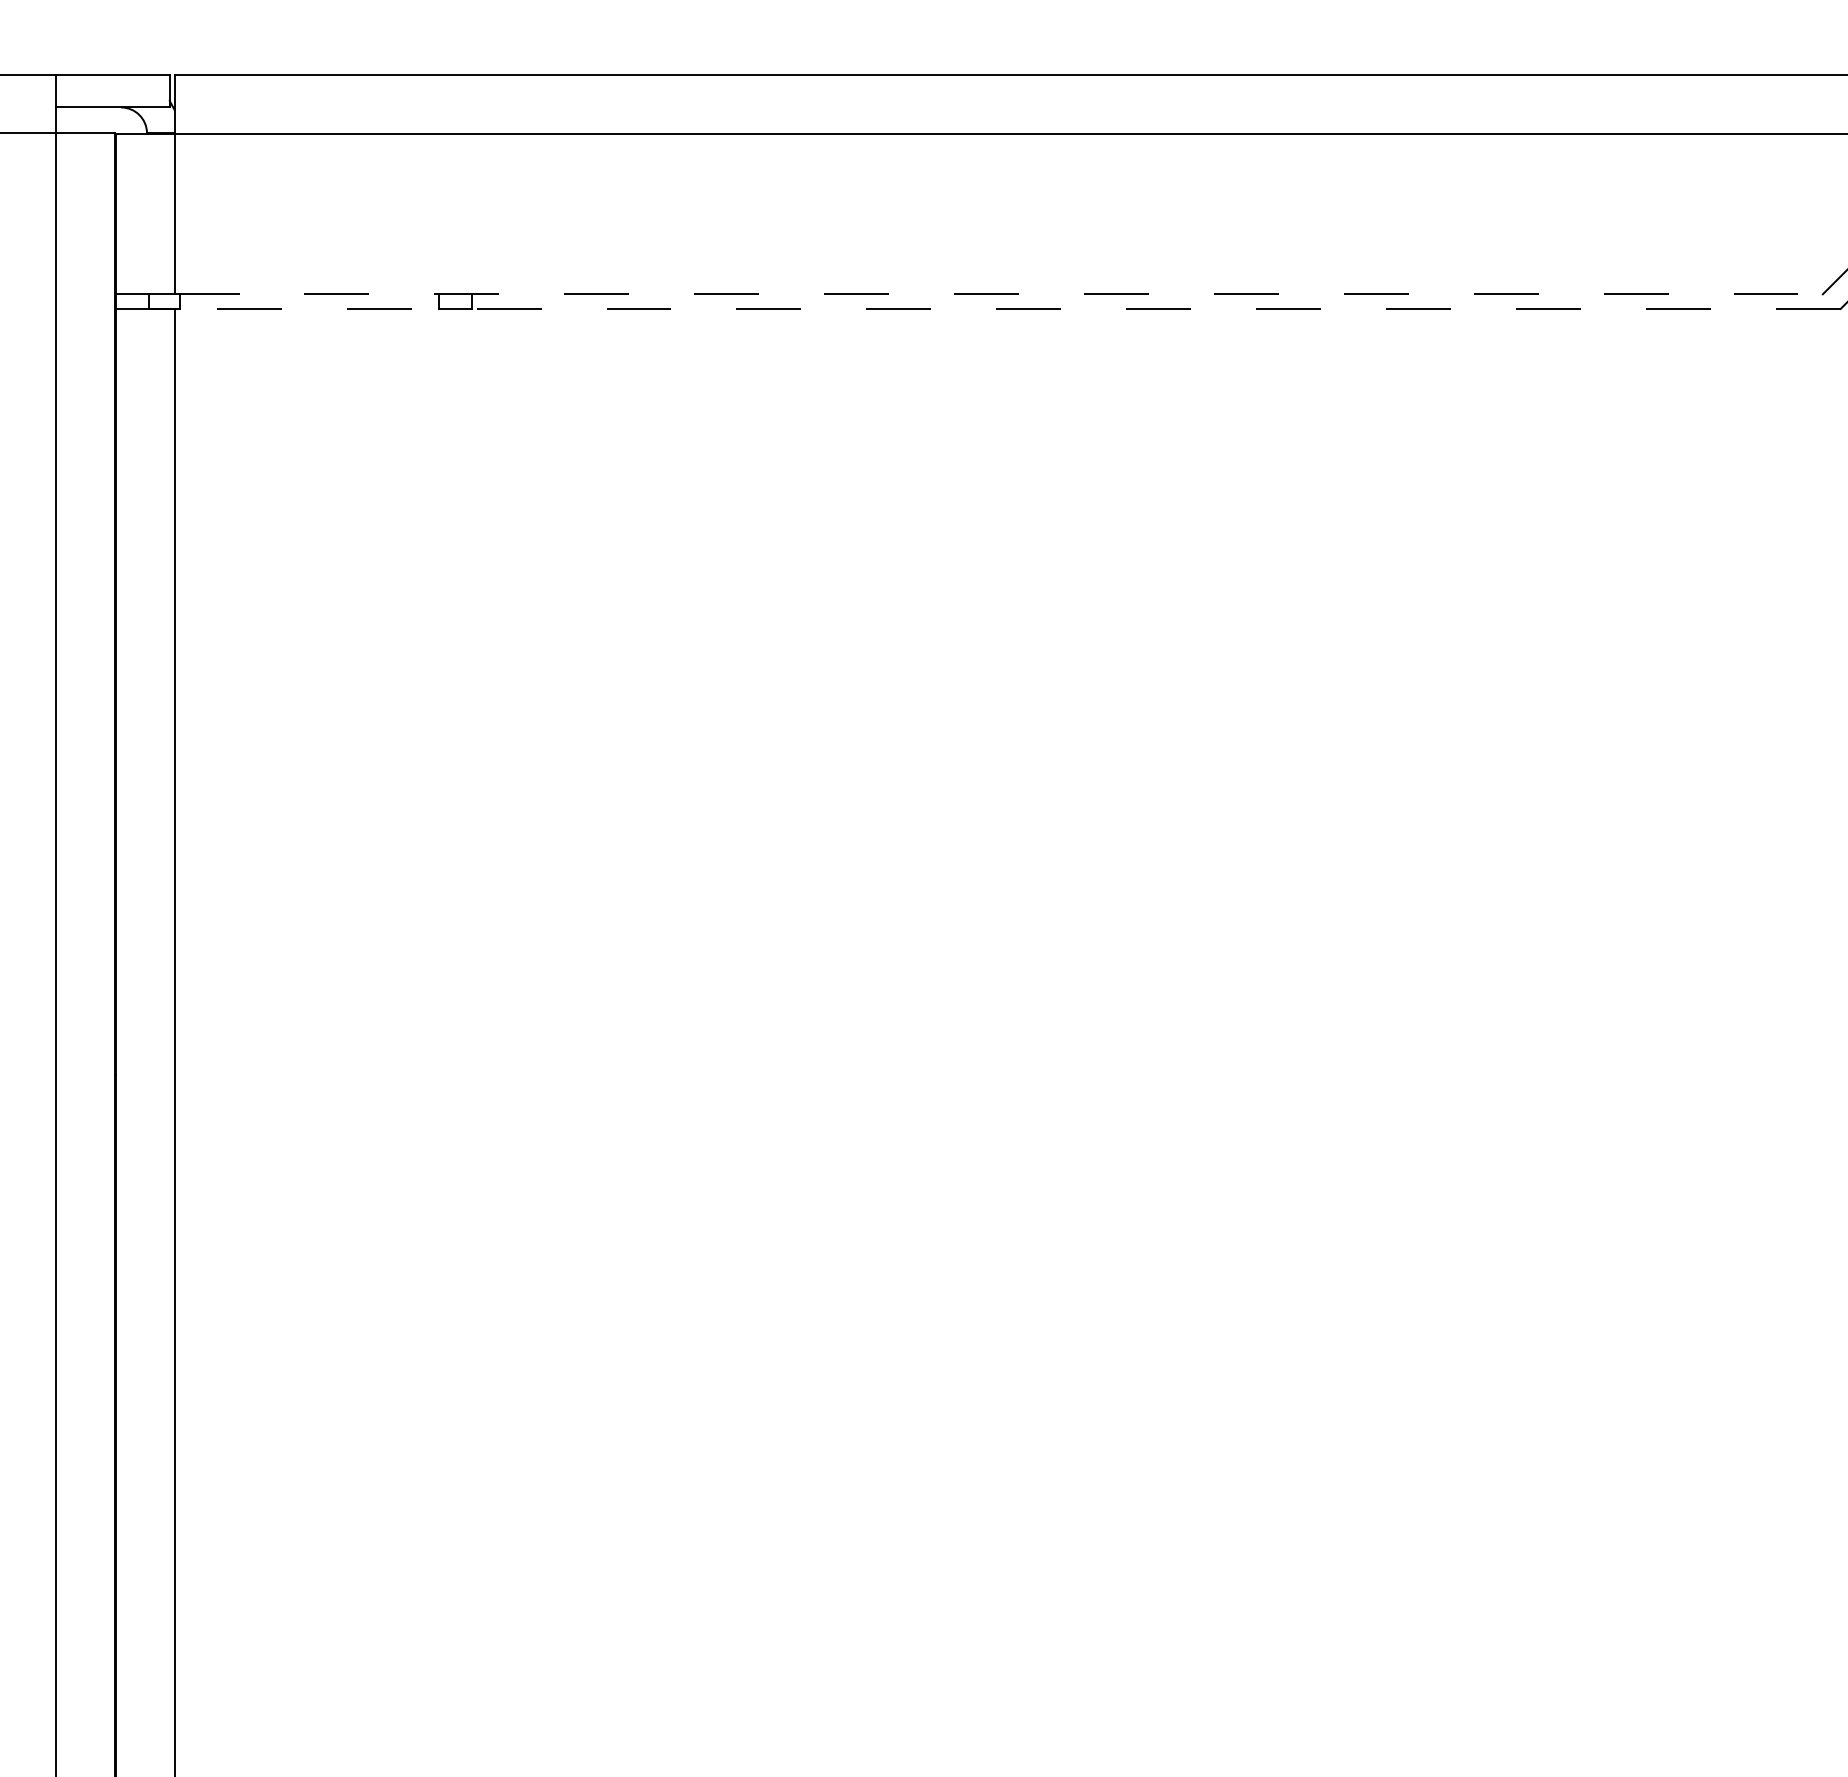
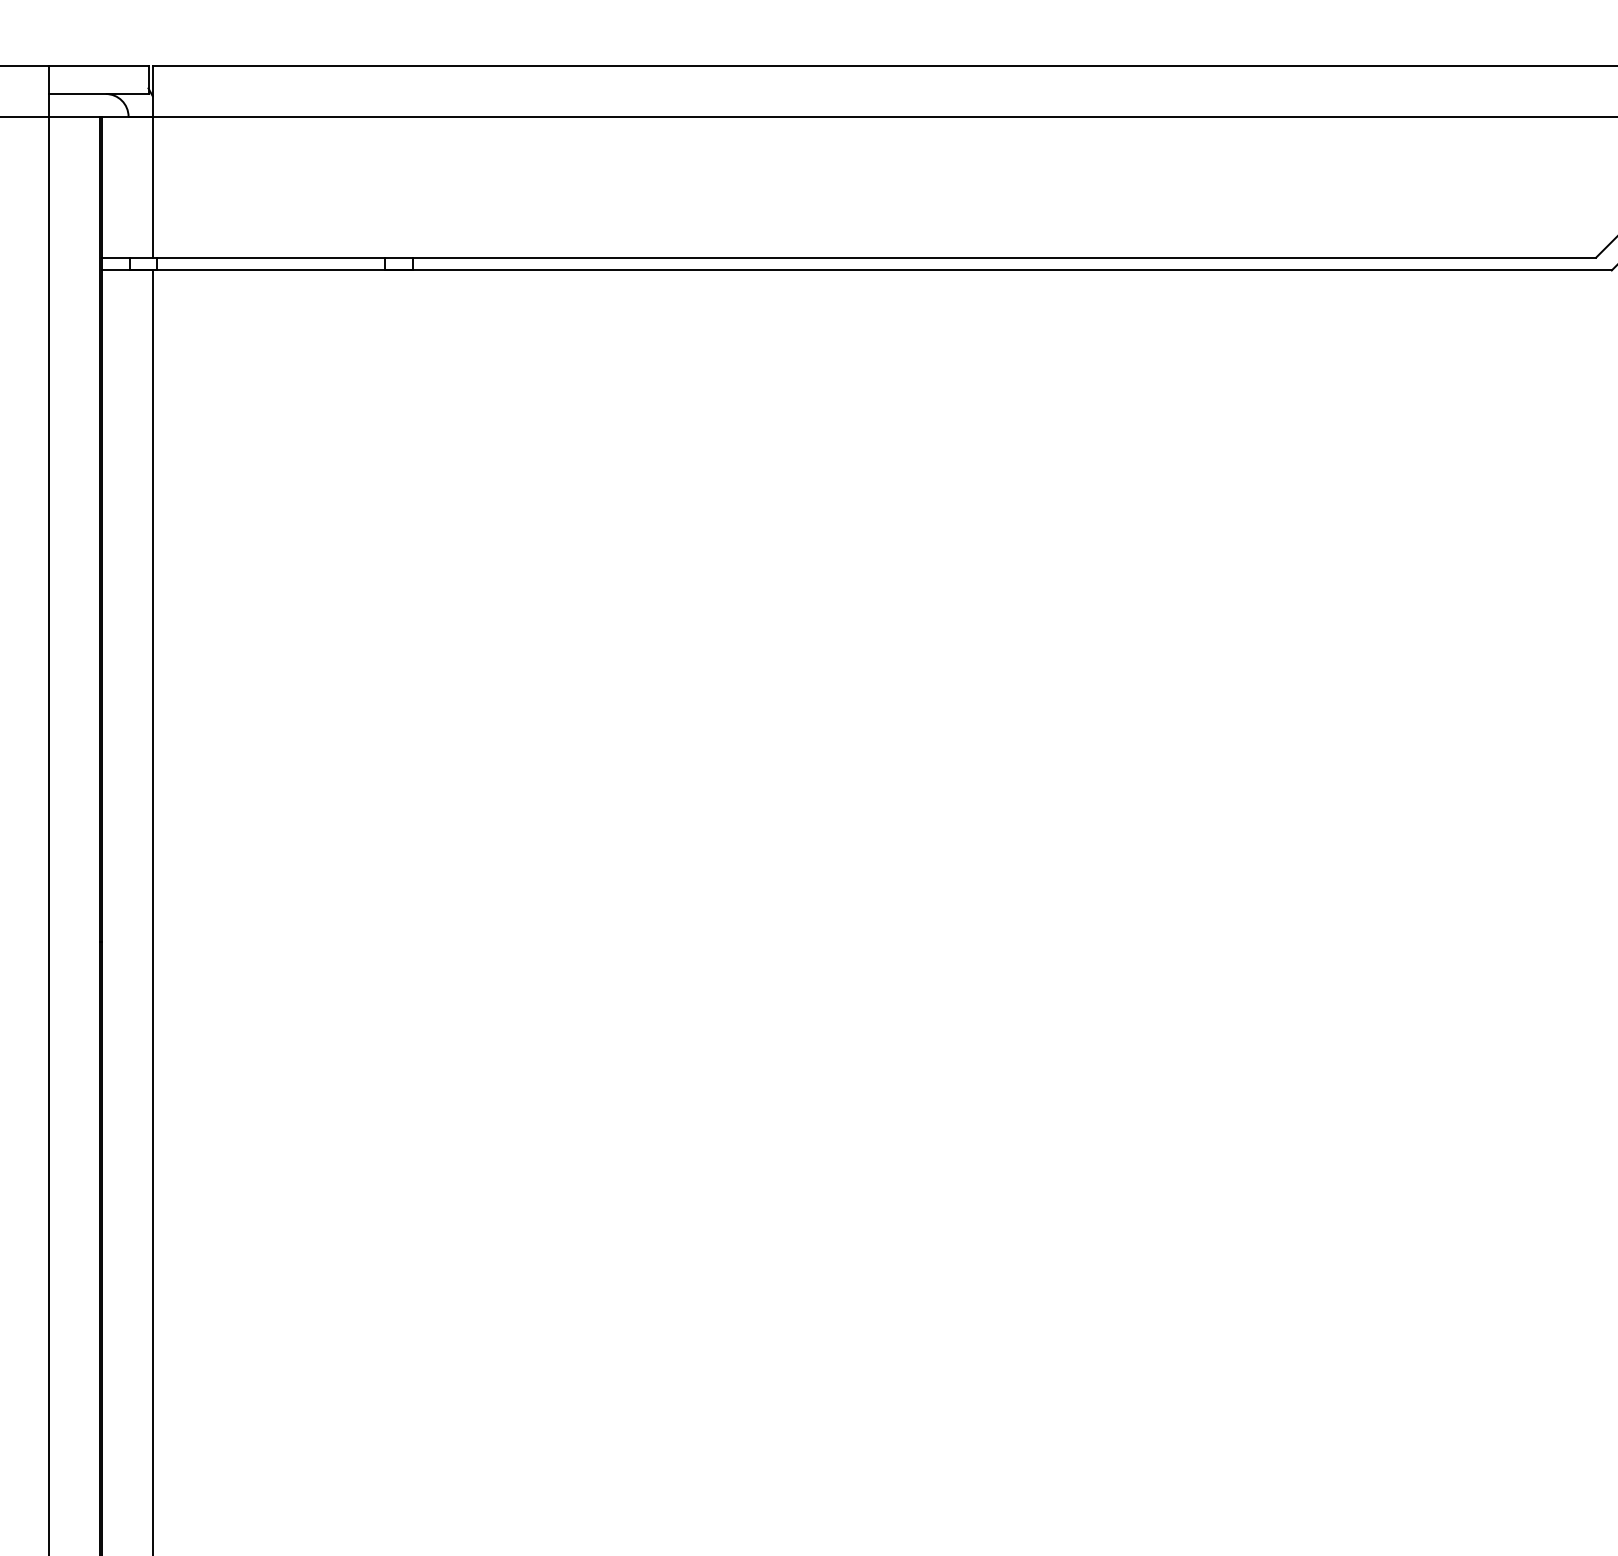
line: (998, 294) -> (874, 257), dashed -> solid
line: (1007, 308) -> (882, 270), dashed -> solid

